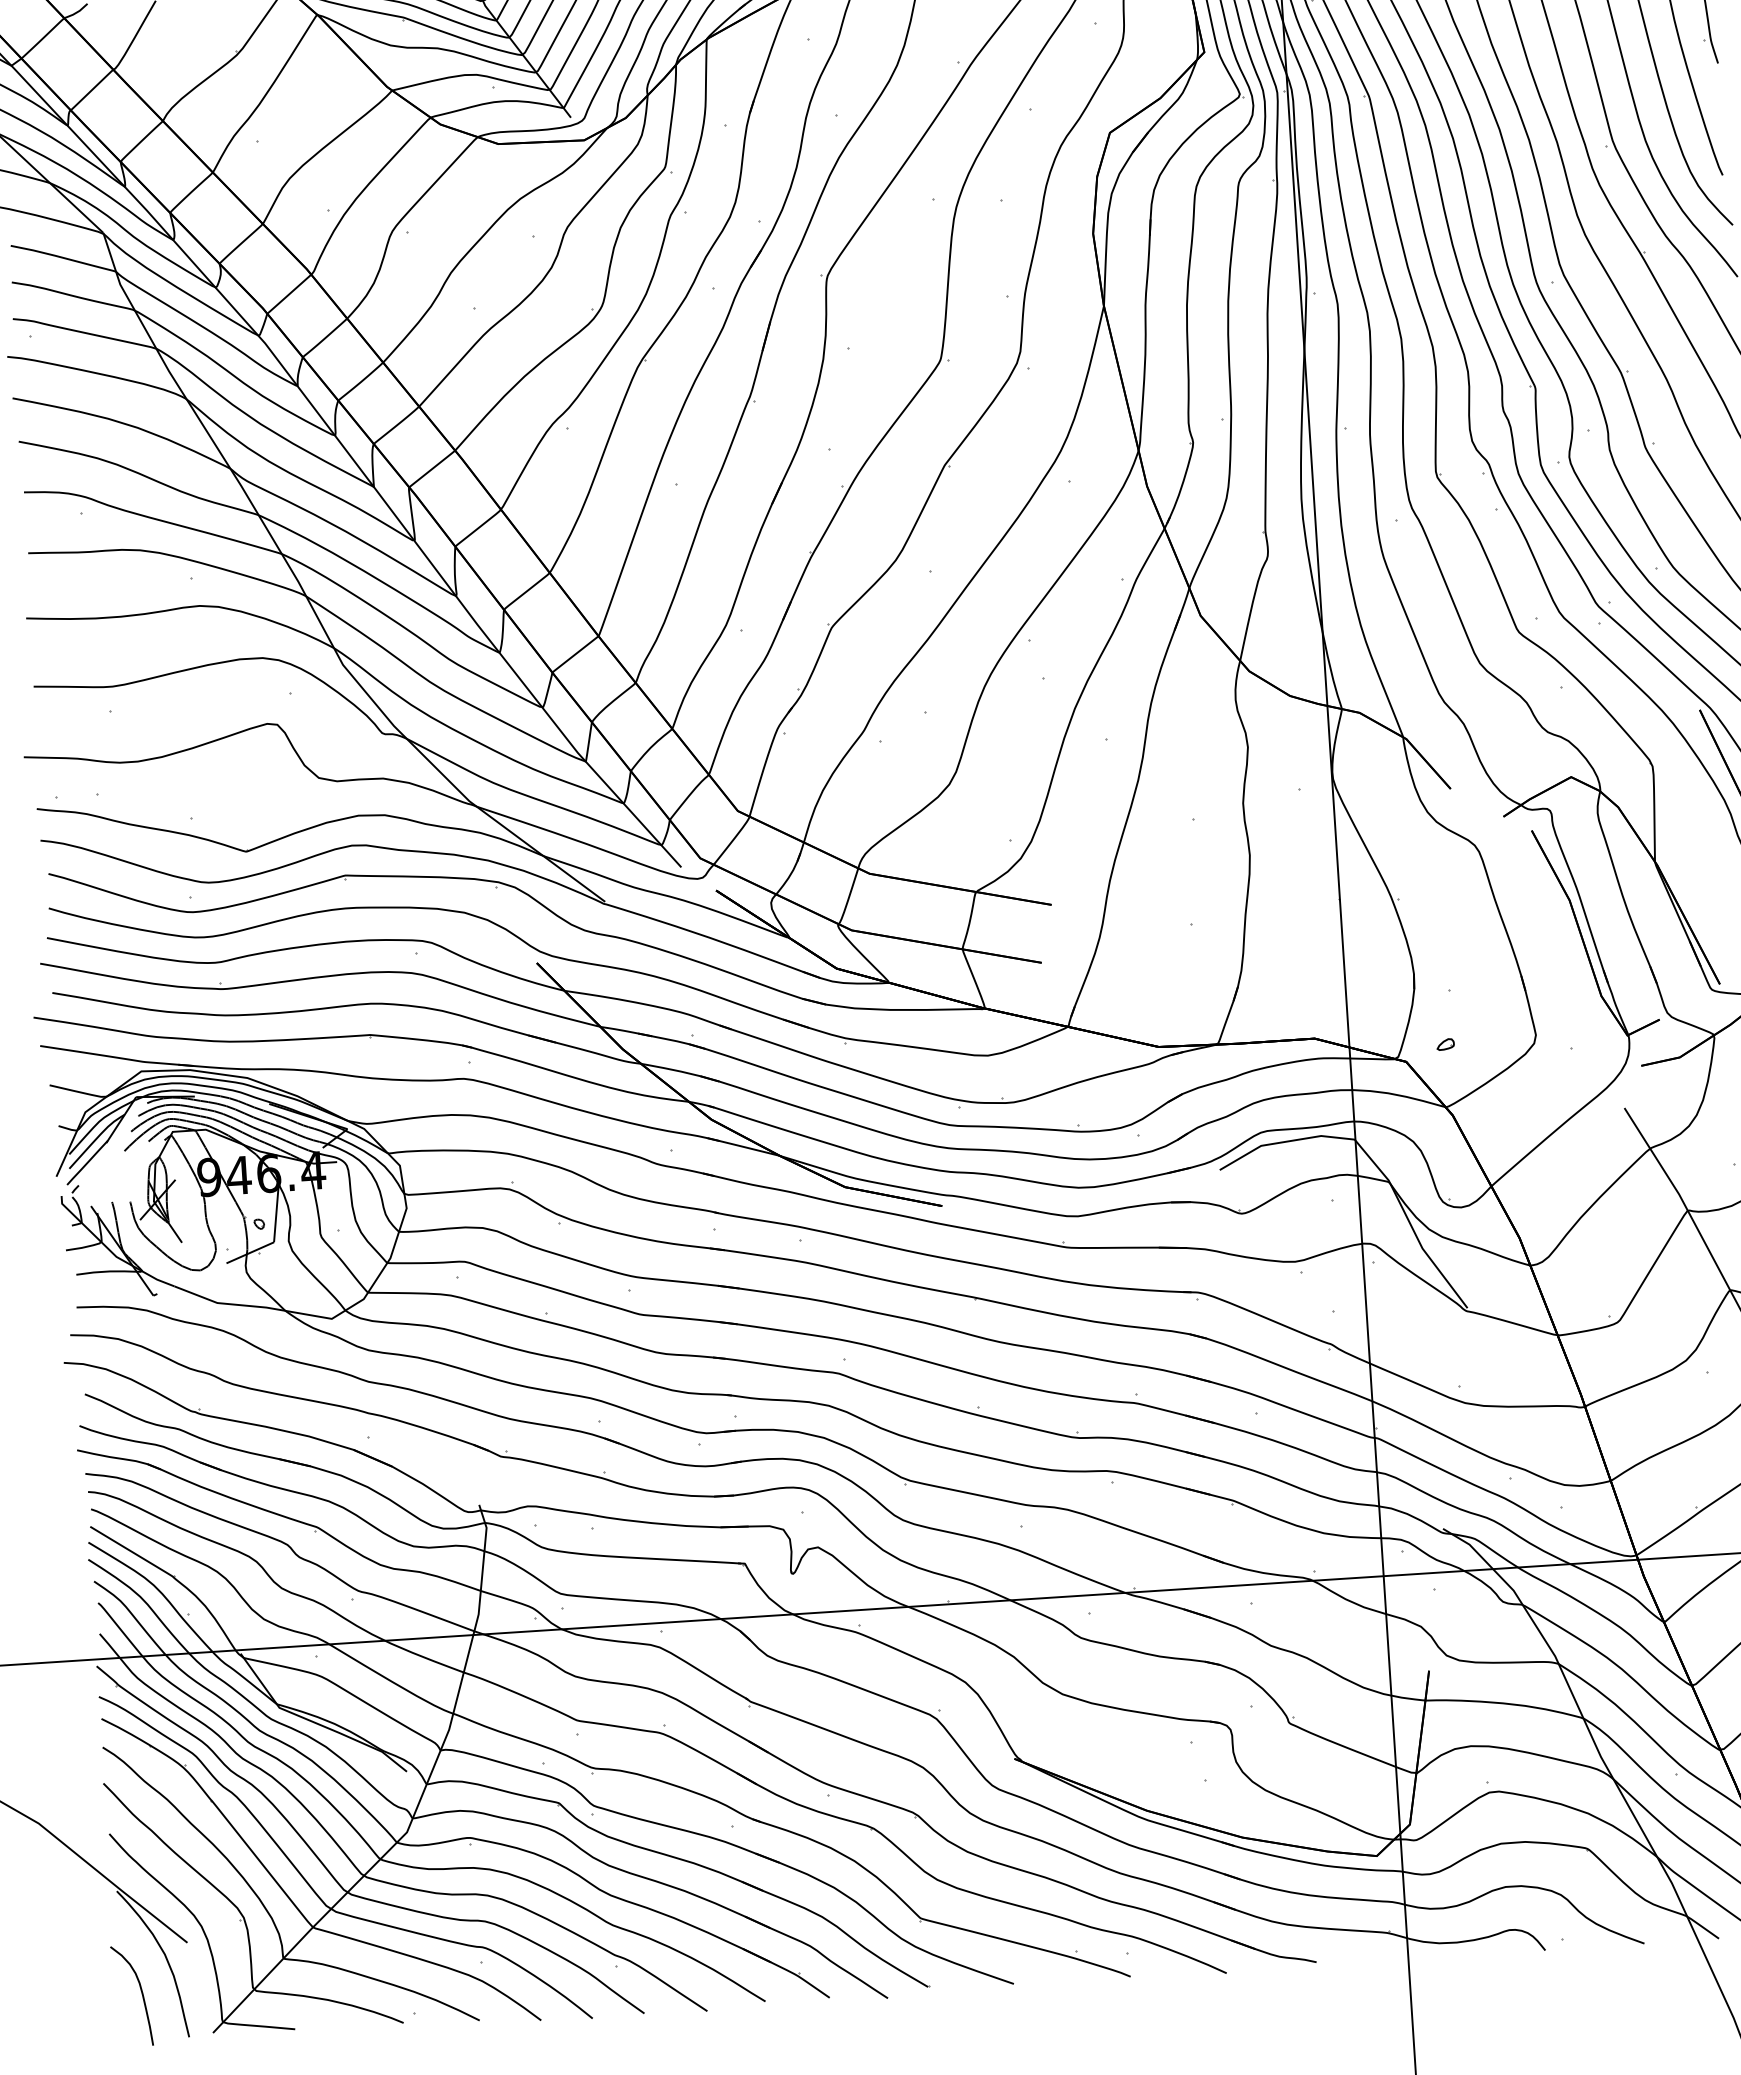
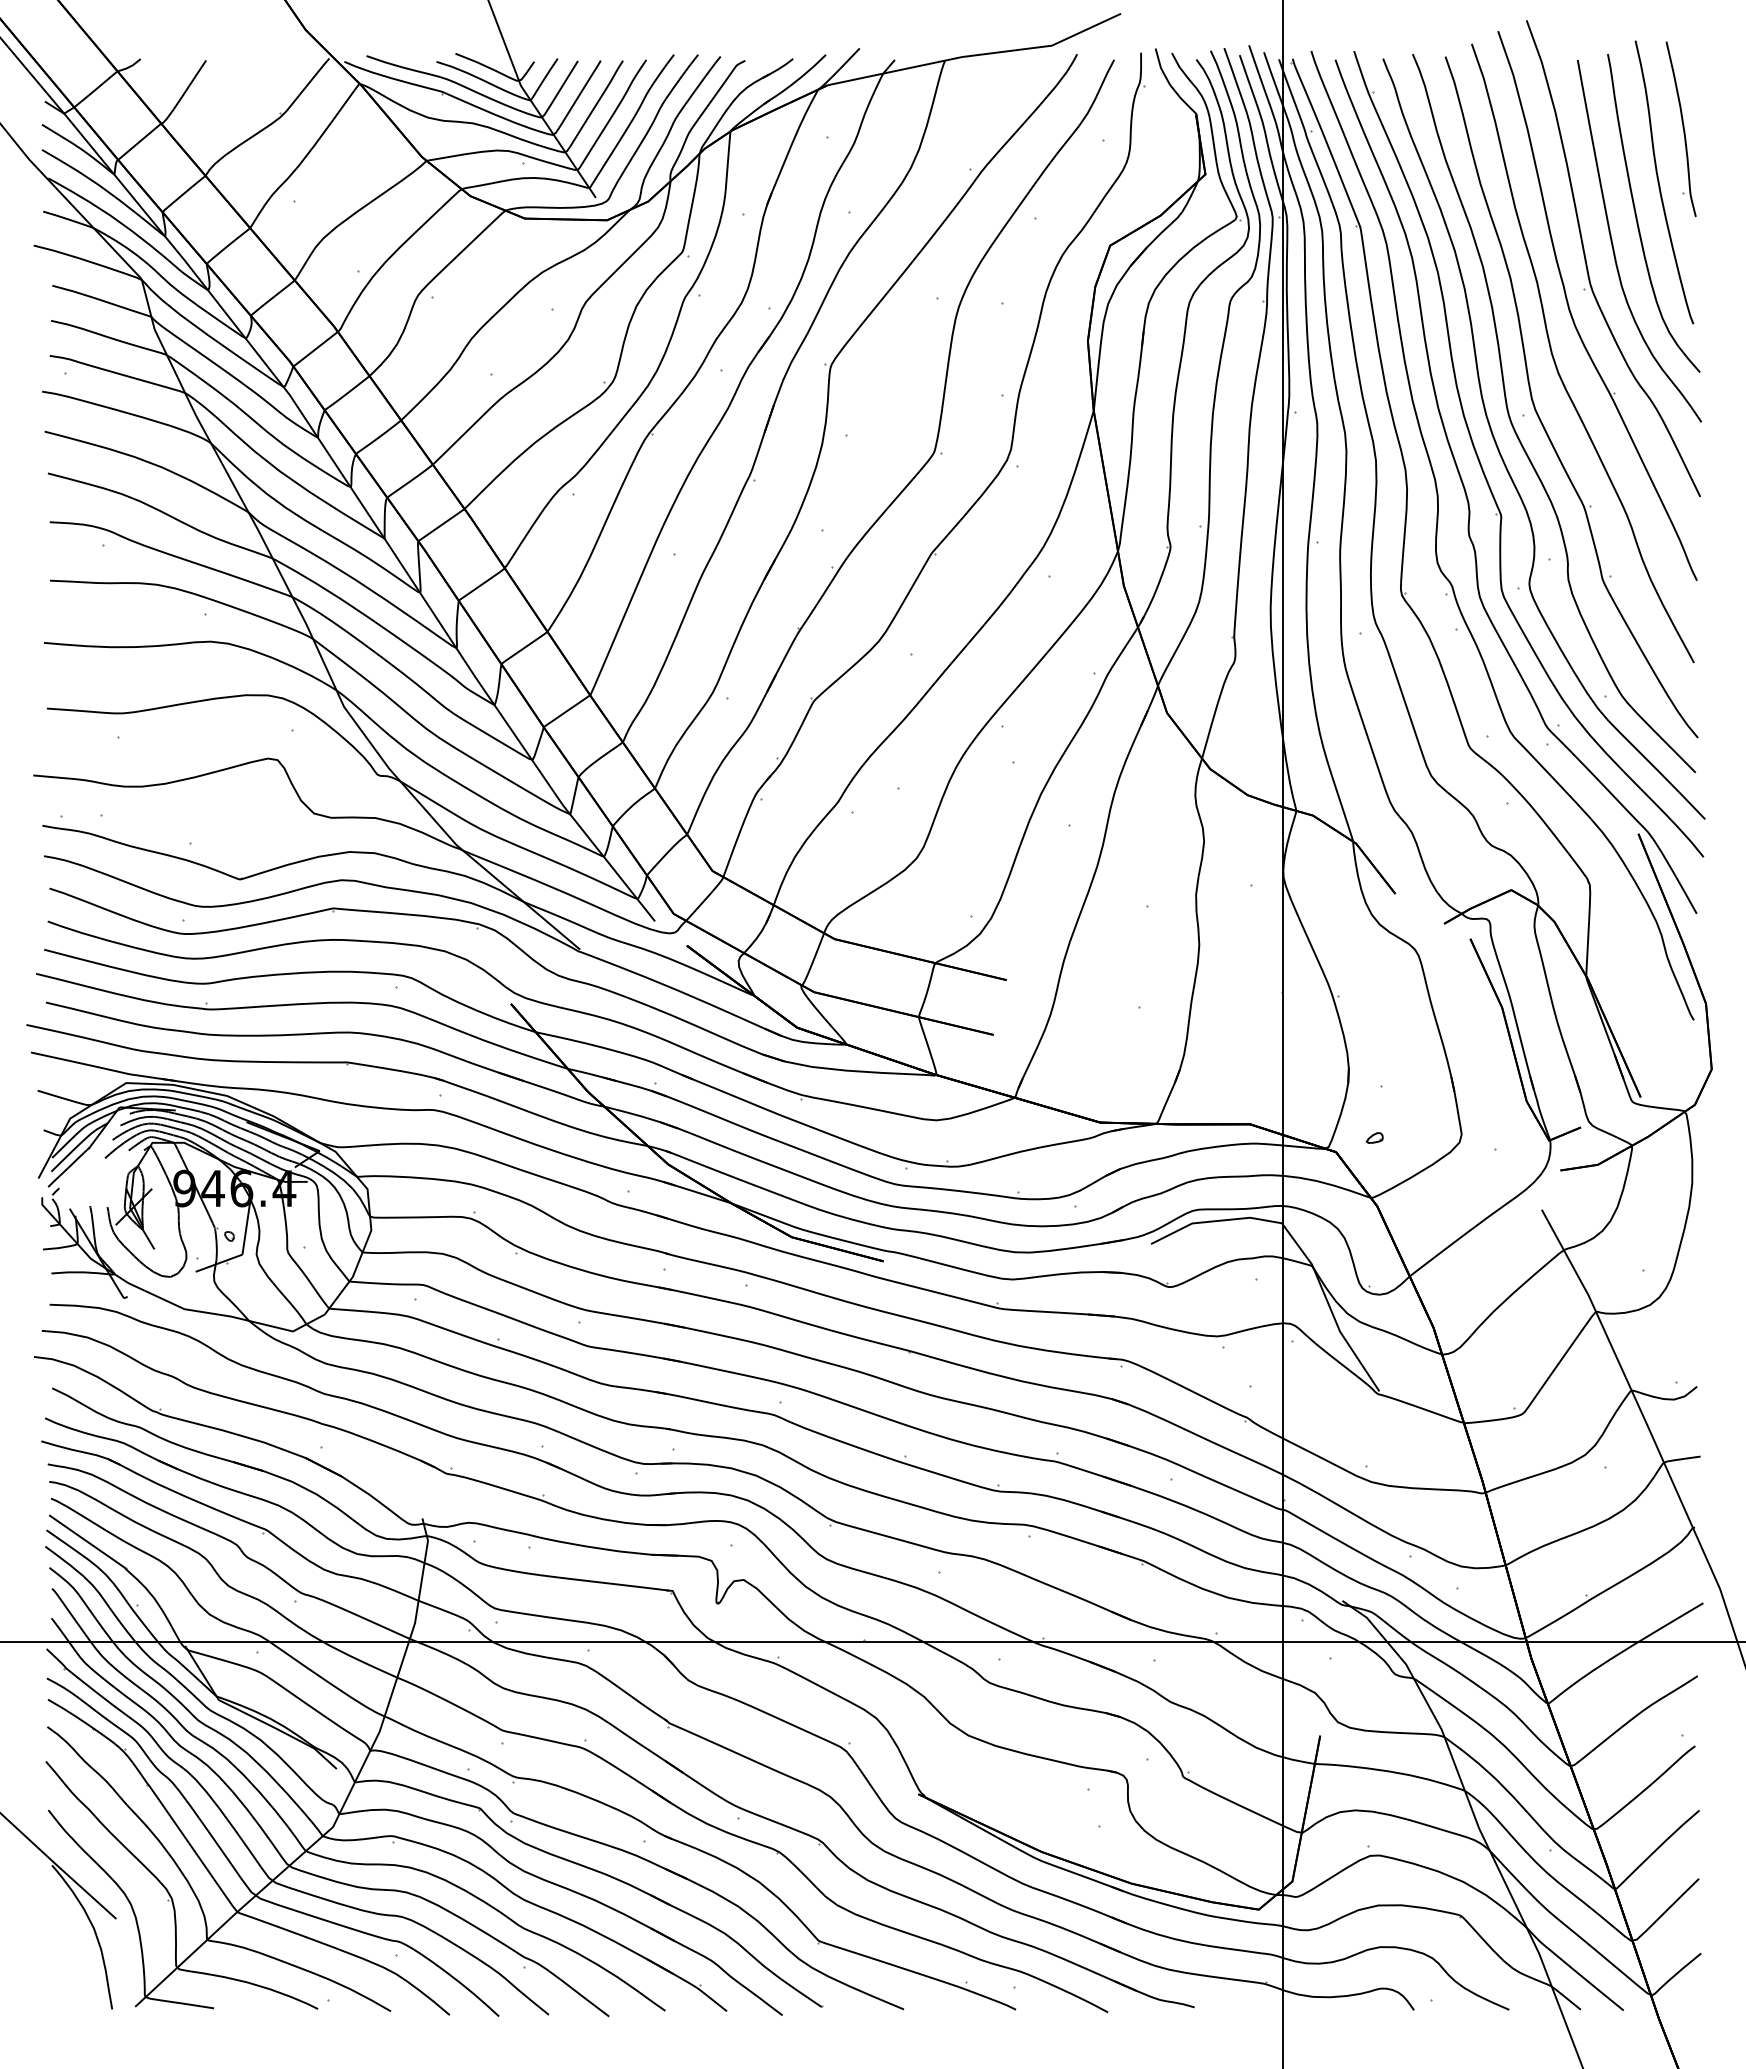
curve: (140, 1991) -> (68, 1962), removed

